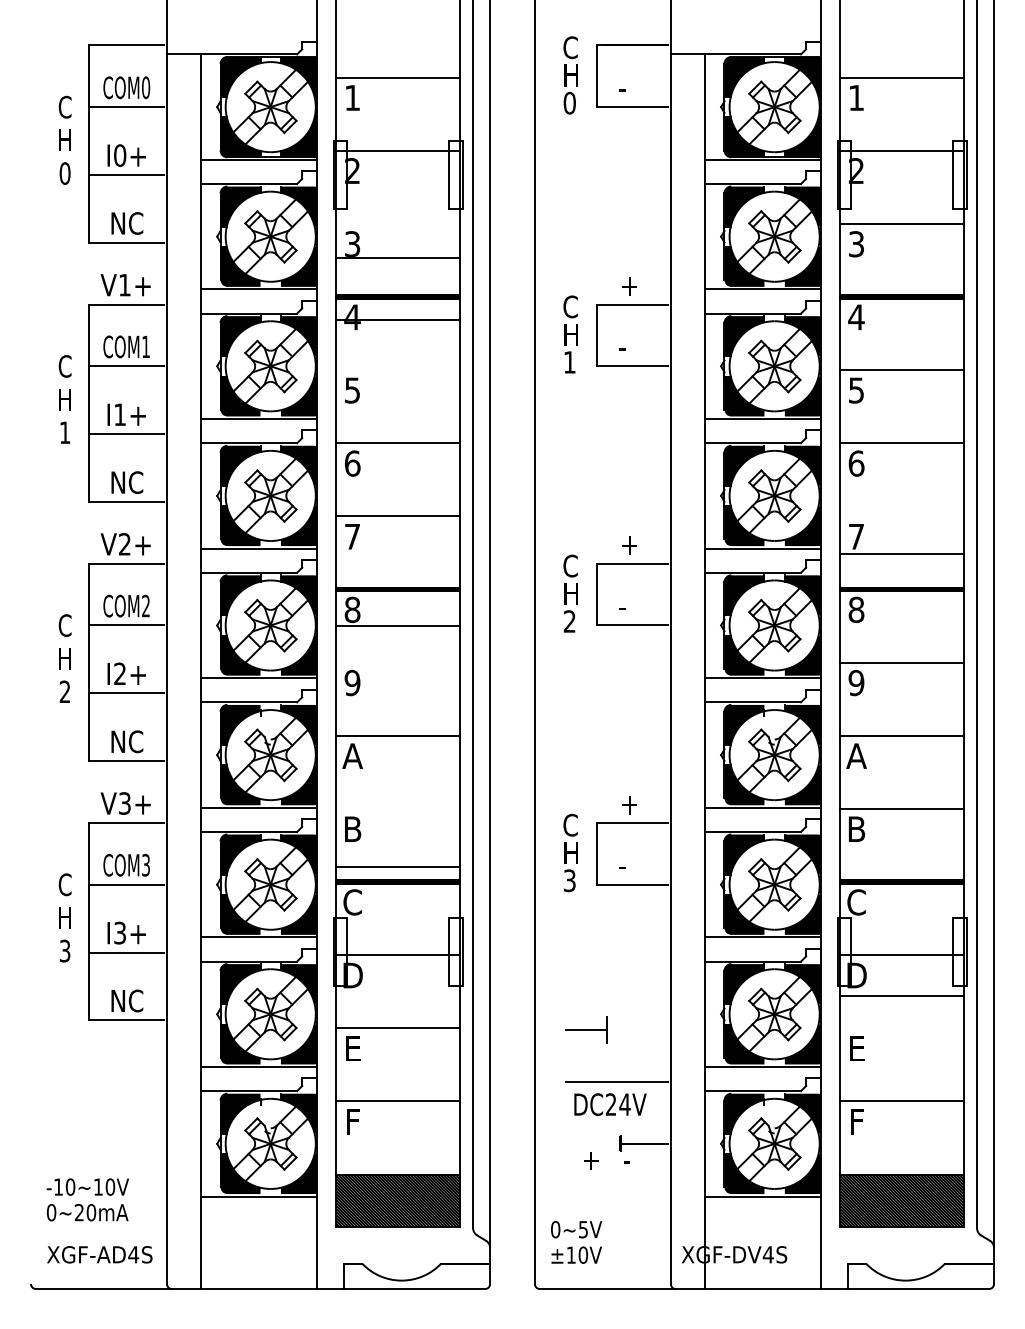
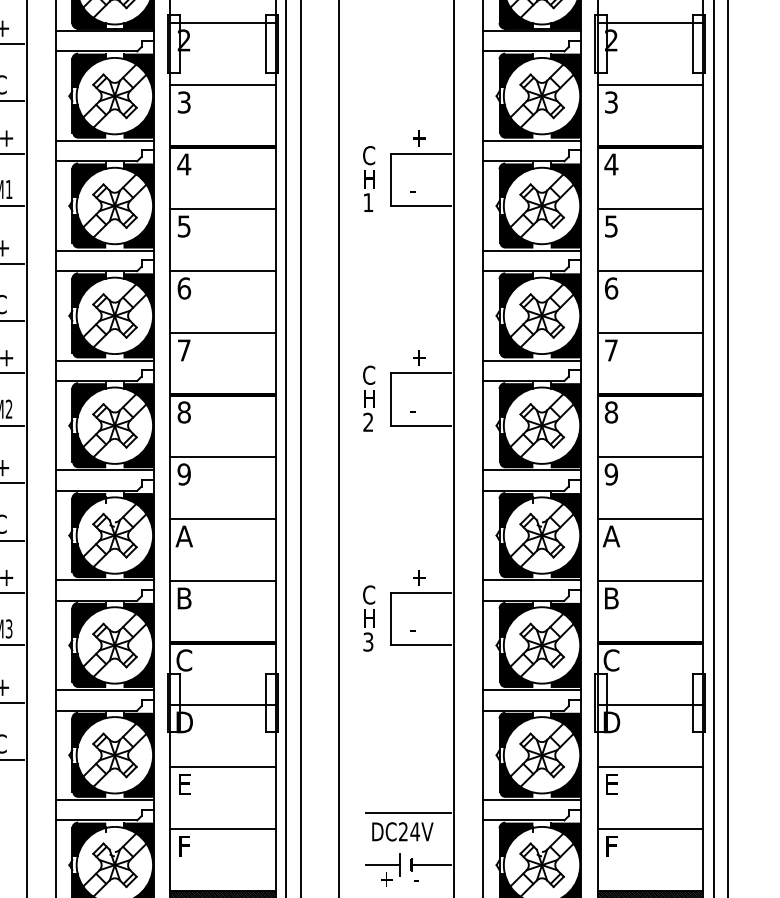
line: (398, 257) -> (223, 84), moved
line: (398, 320) -> (223, 209), moved
line: (902, 554) -> (650, 333), moved
line: (398, 625) -> (223, 457), moved
line: (398, 866) -> (223, 580), moved
line: (902, 996) -> (650, 767), moved
part: (586, 1029) -> (382, 864), moved

